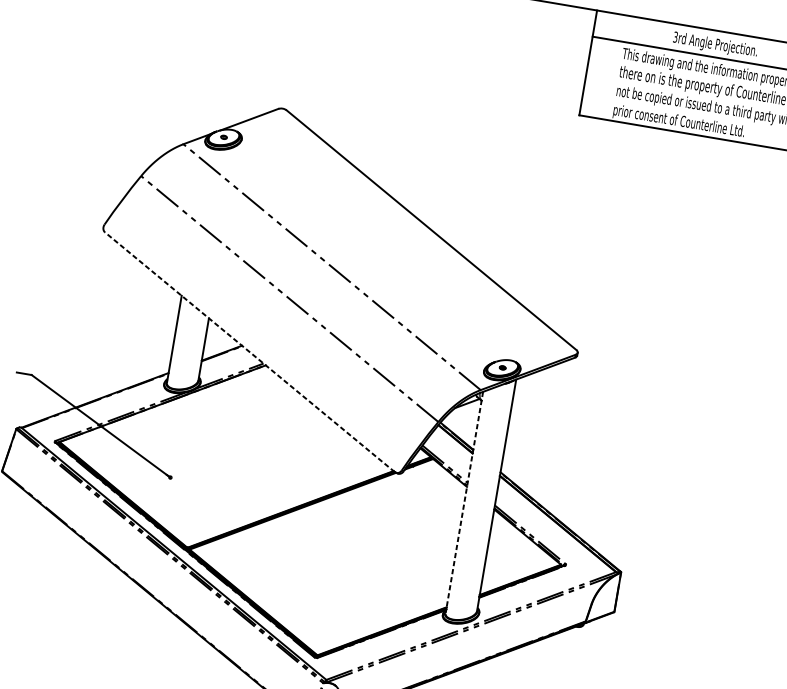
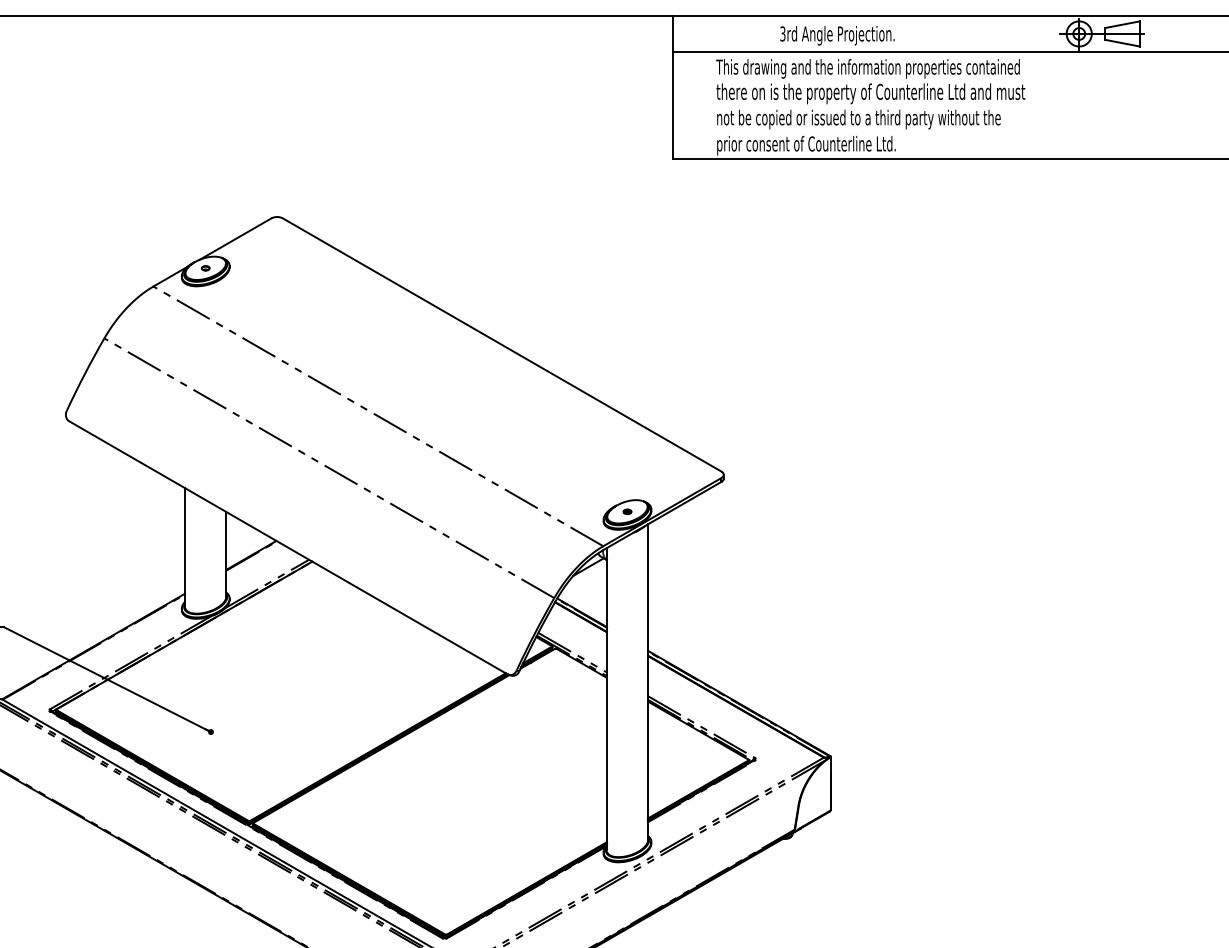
line: (250, 352) -> (288, 547), dashed -> solid
line: (464, 502) -> (606, 699), dashed -> solid

